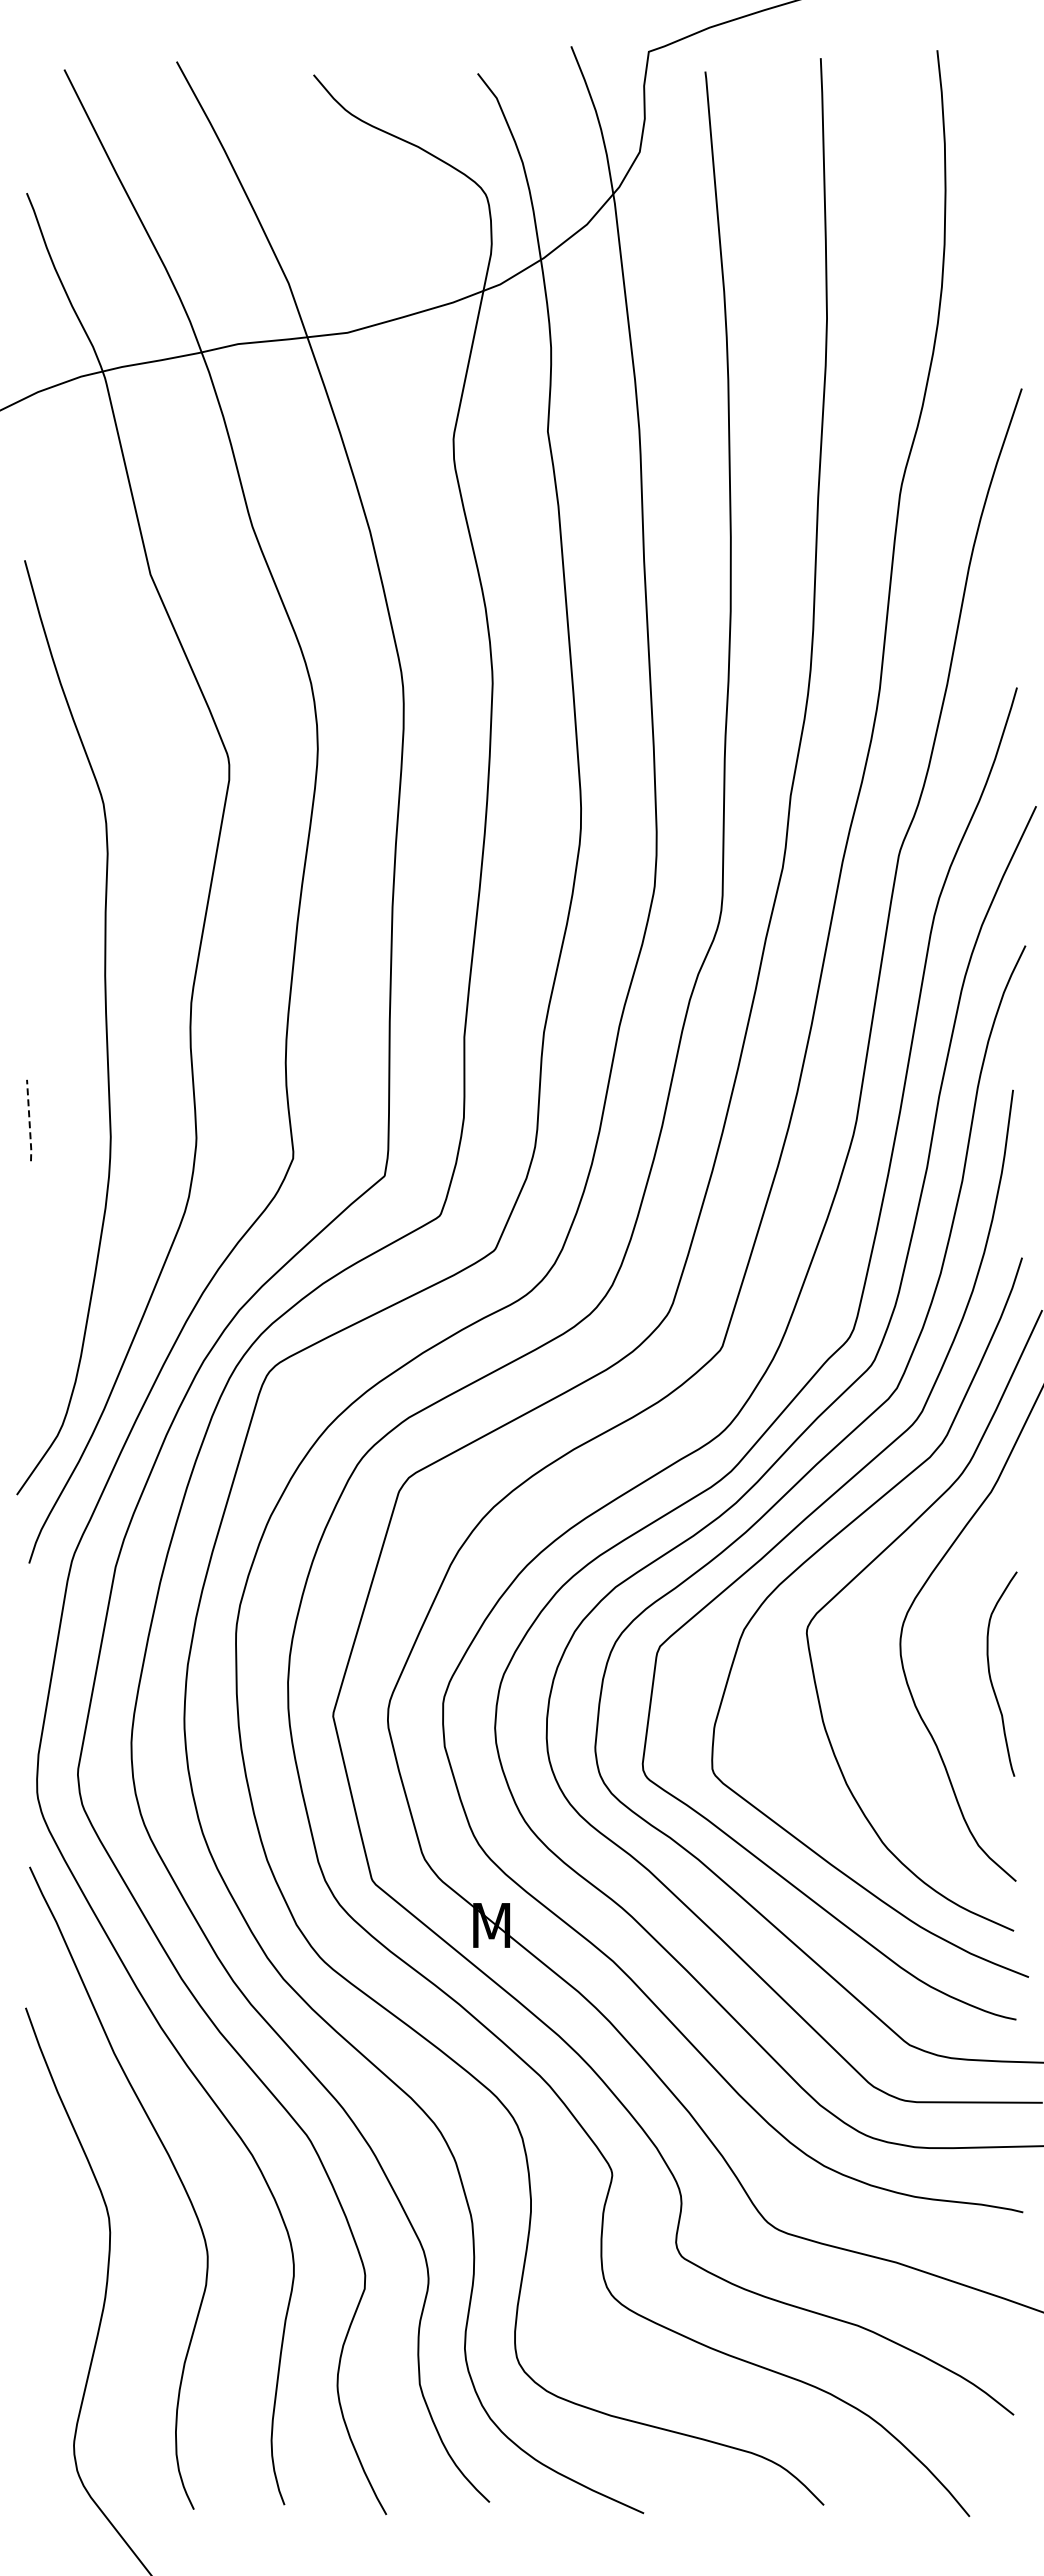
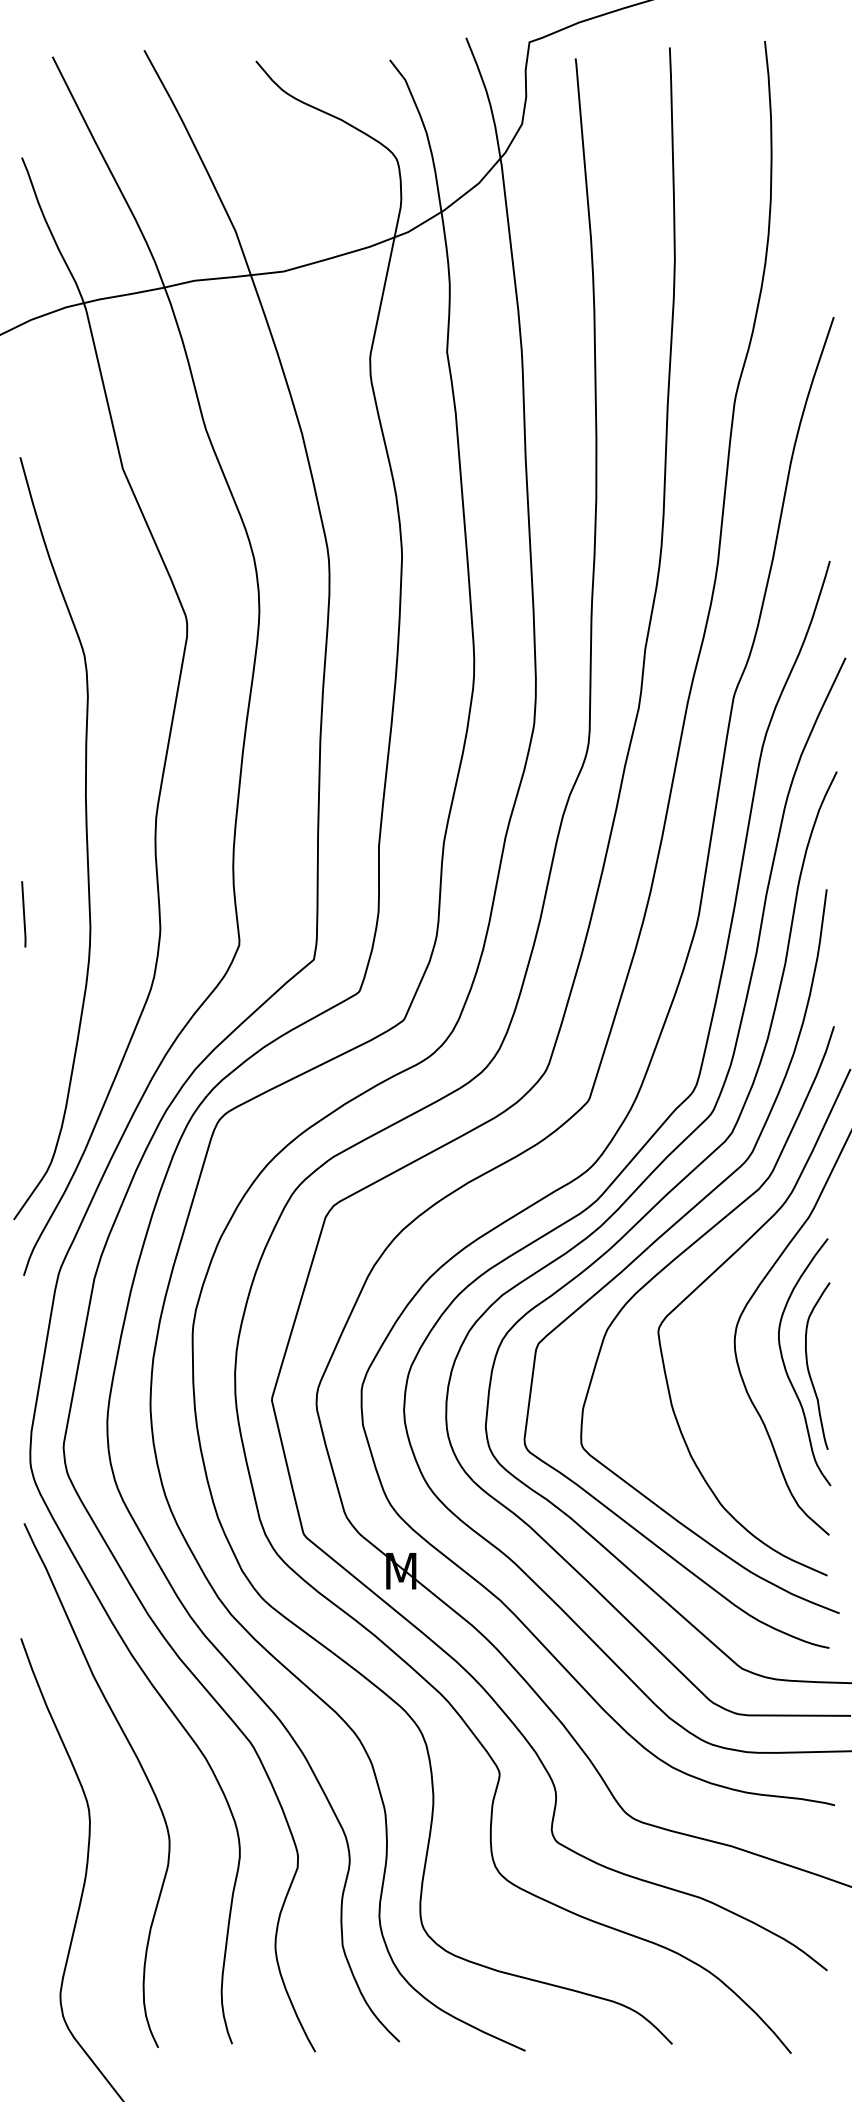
line: (29, 1121) -> (24, 915), dashed -> solid
curve: (962, 1673) -> (785, 1365), added

